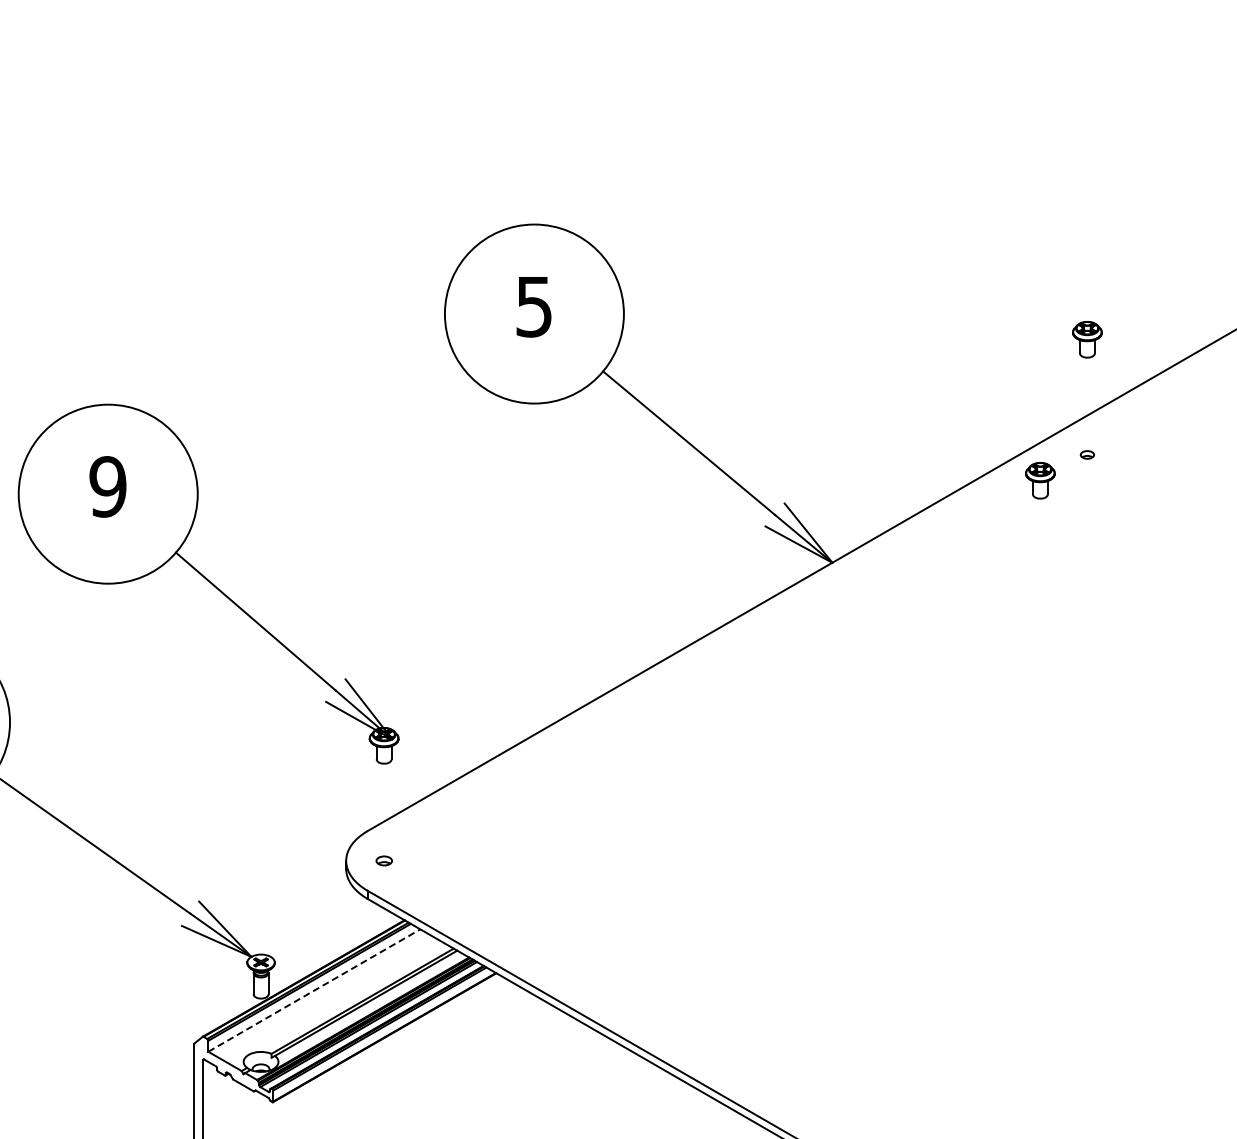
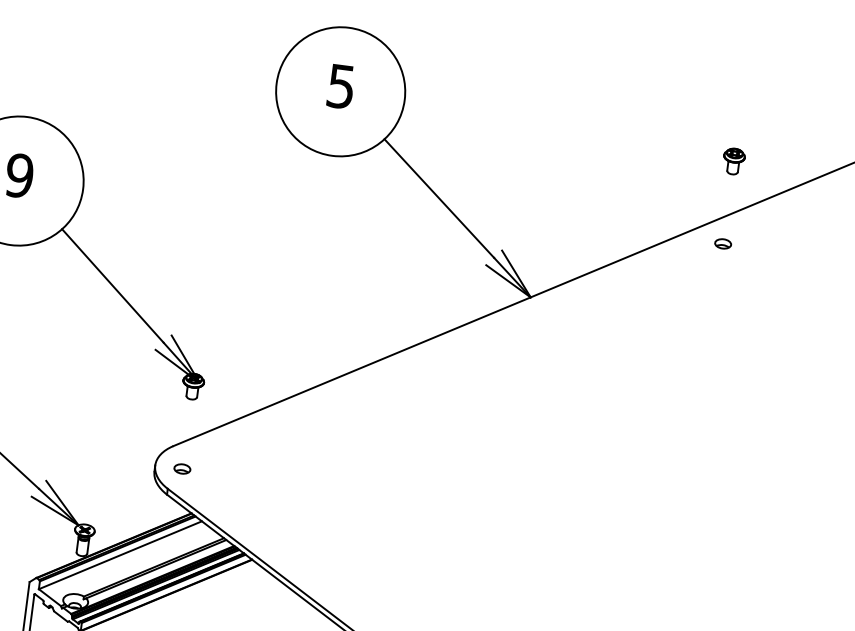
part: (1087, 454) -> (723, 243), size x1.67
part: (1040, 480) -> (687, 257), removed
part: (384, 860) -> (182, 468), size x1.43
line: (314, 990) -> (120, 555), dashed -> solid

